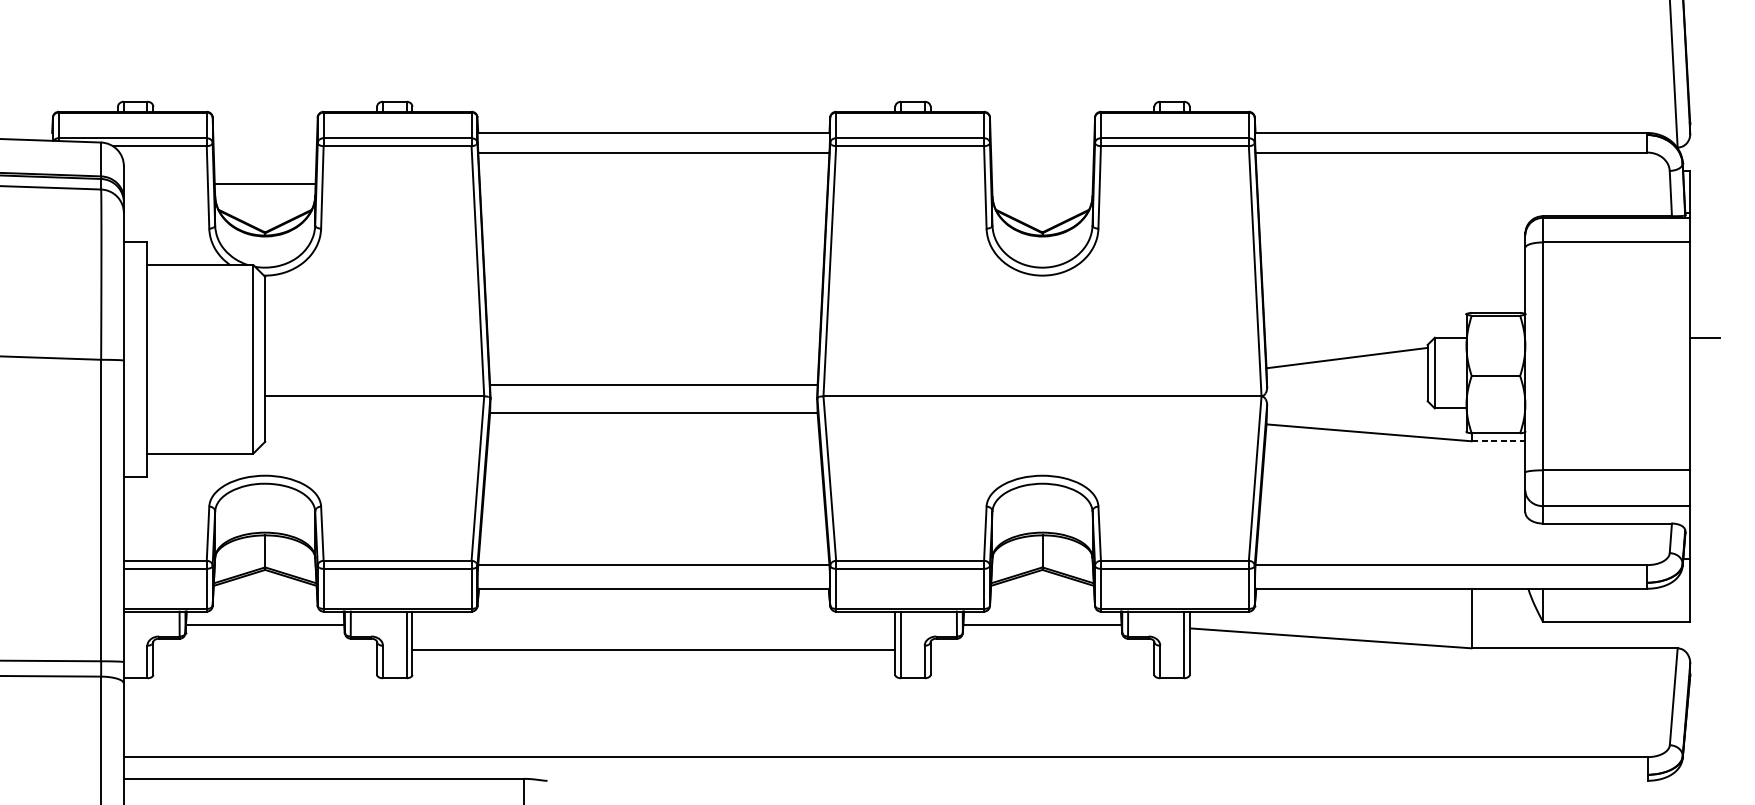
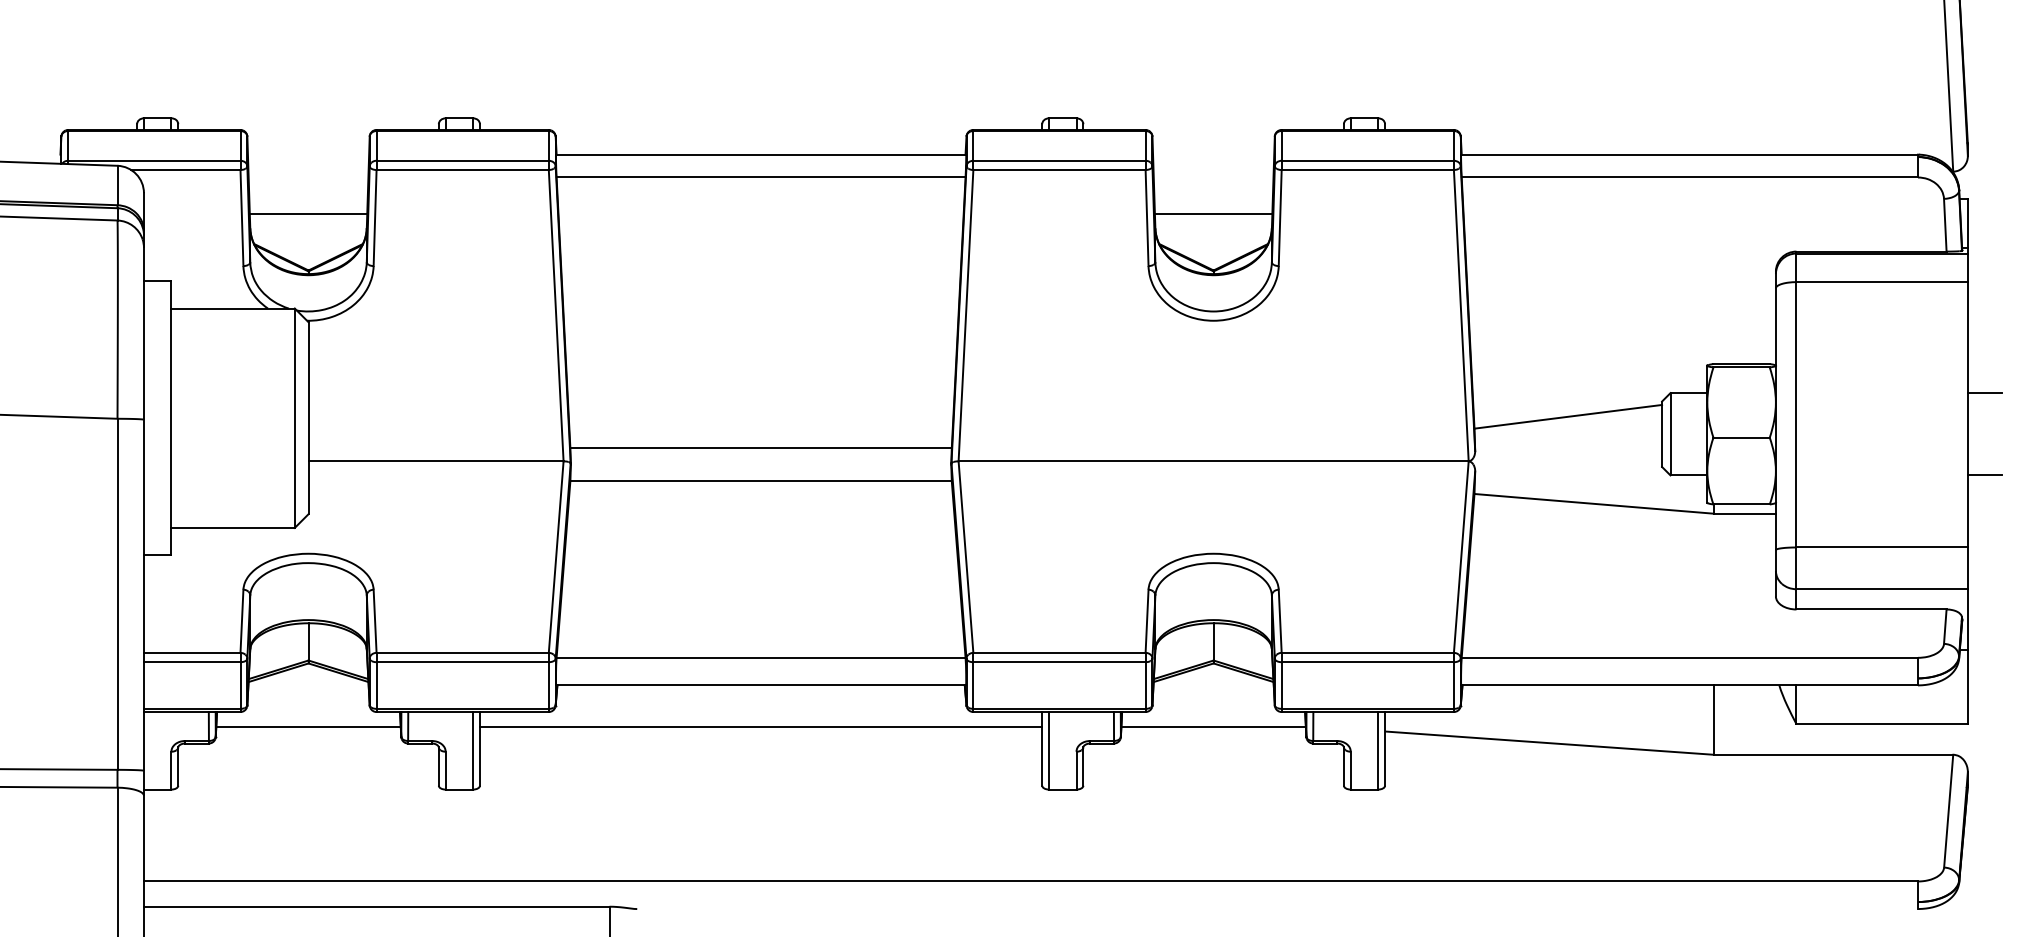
line: (1042, 184) -> (1213, 214), added
line: (1704, 408) -> (1984, 475), added
line: (1499, 441) -> (1745, 513), dashed -> solid
line: (653, 650) -> (760, 727), moved

